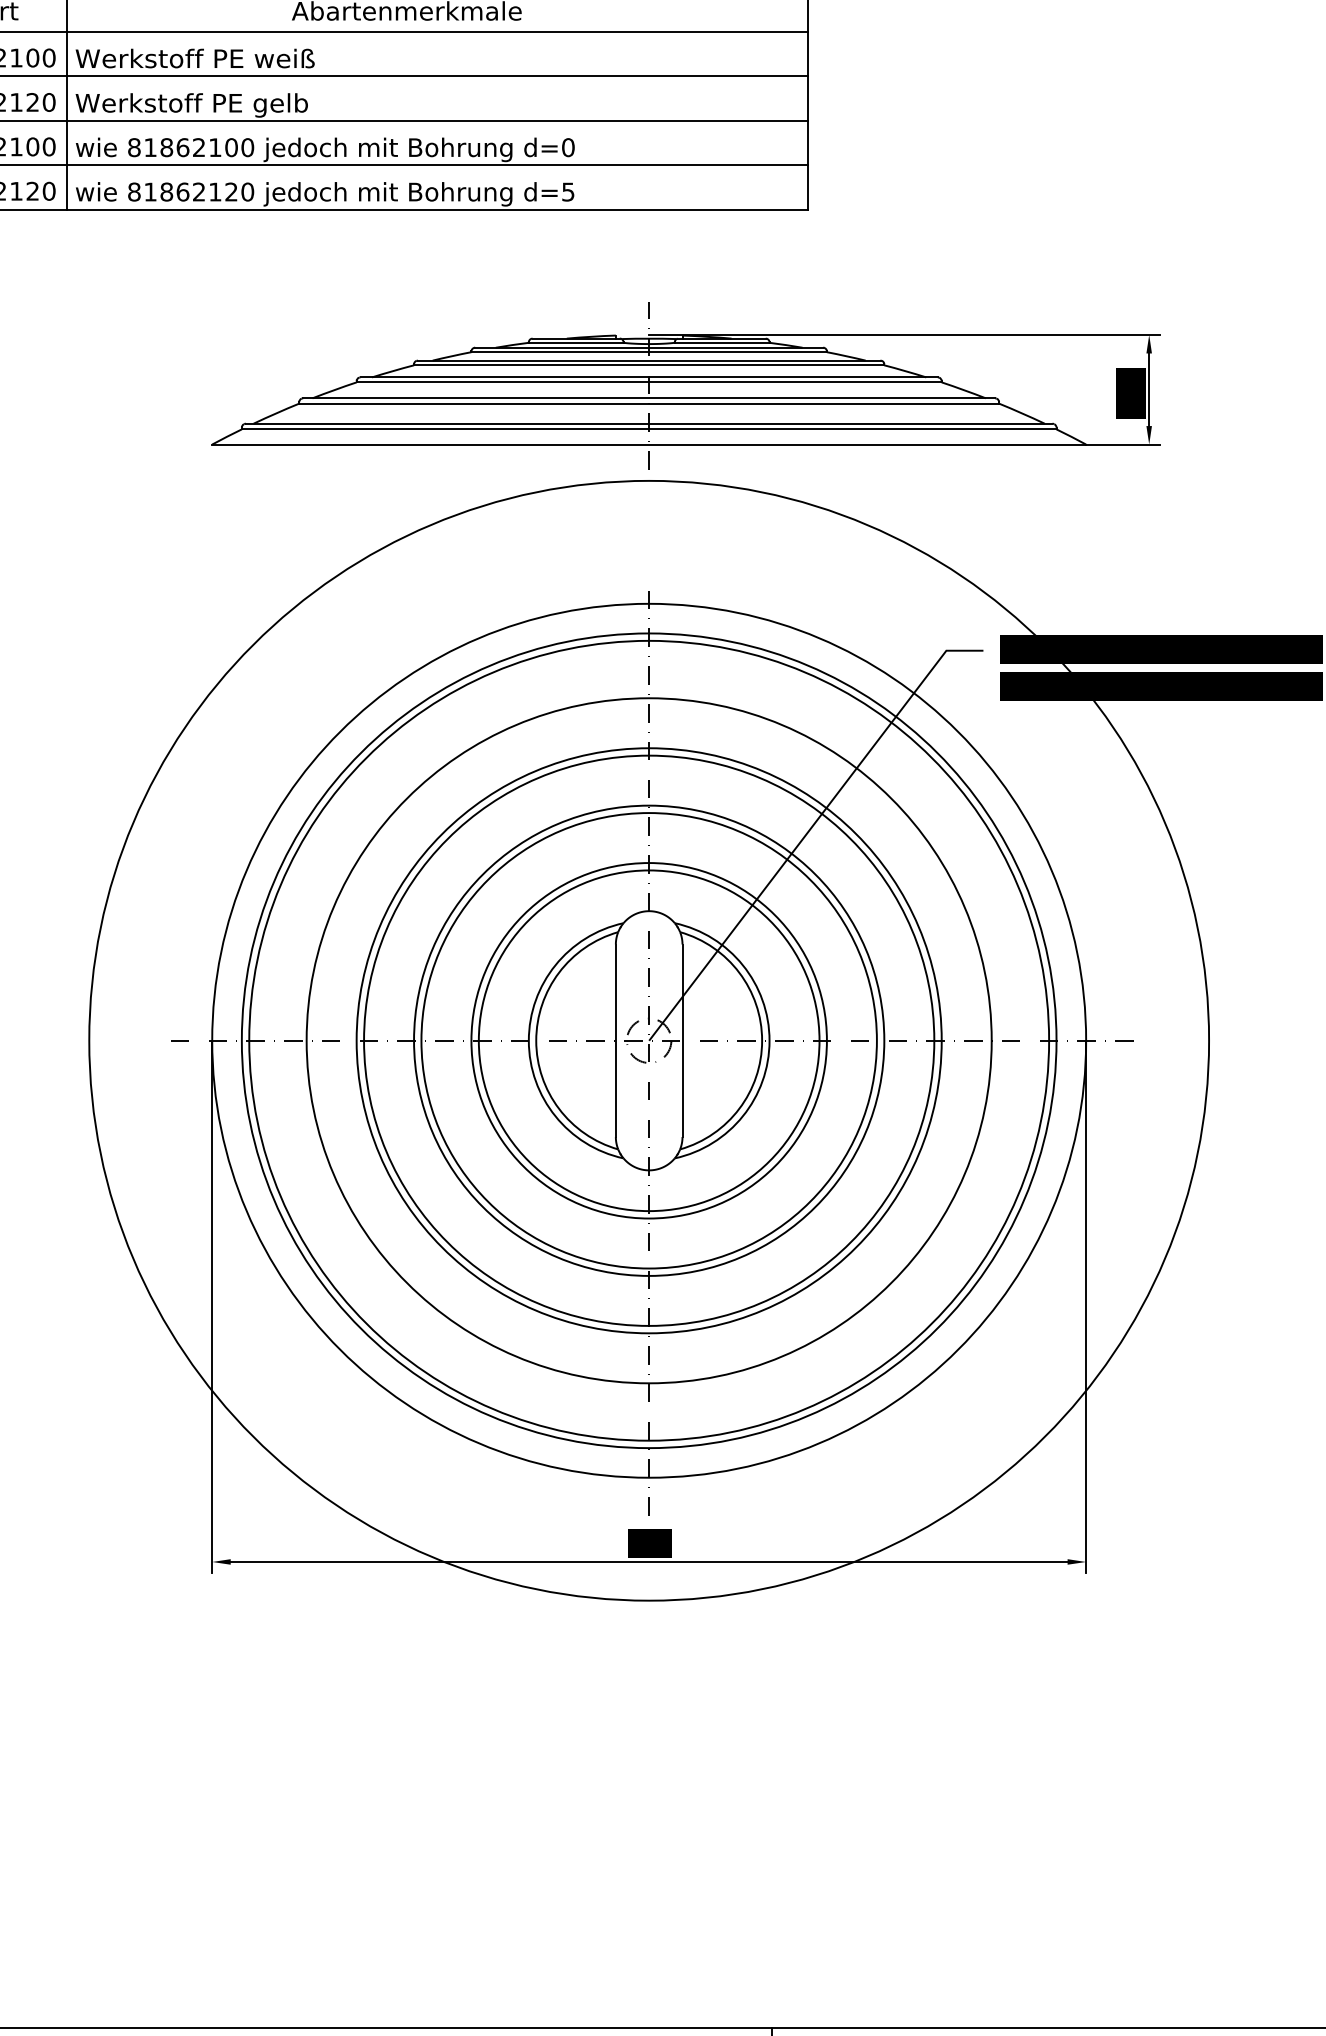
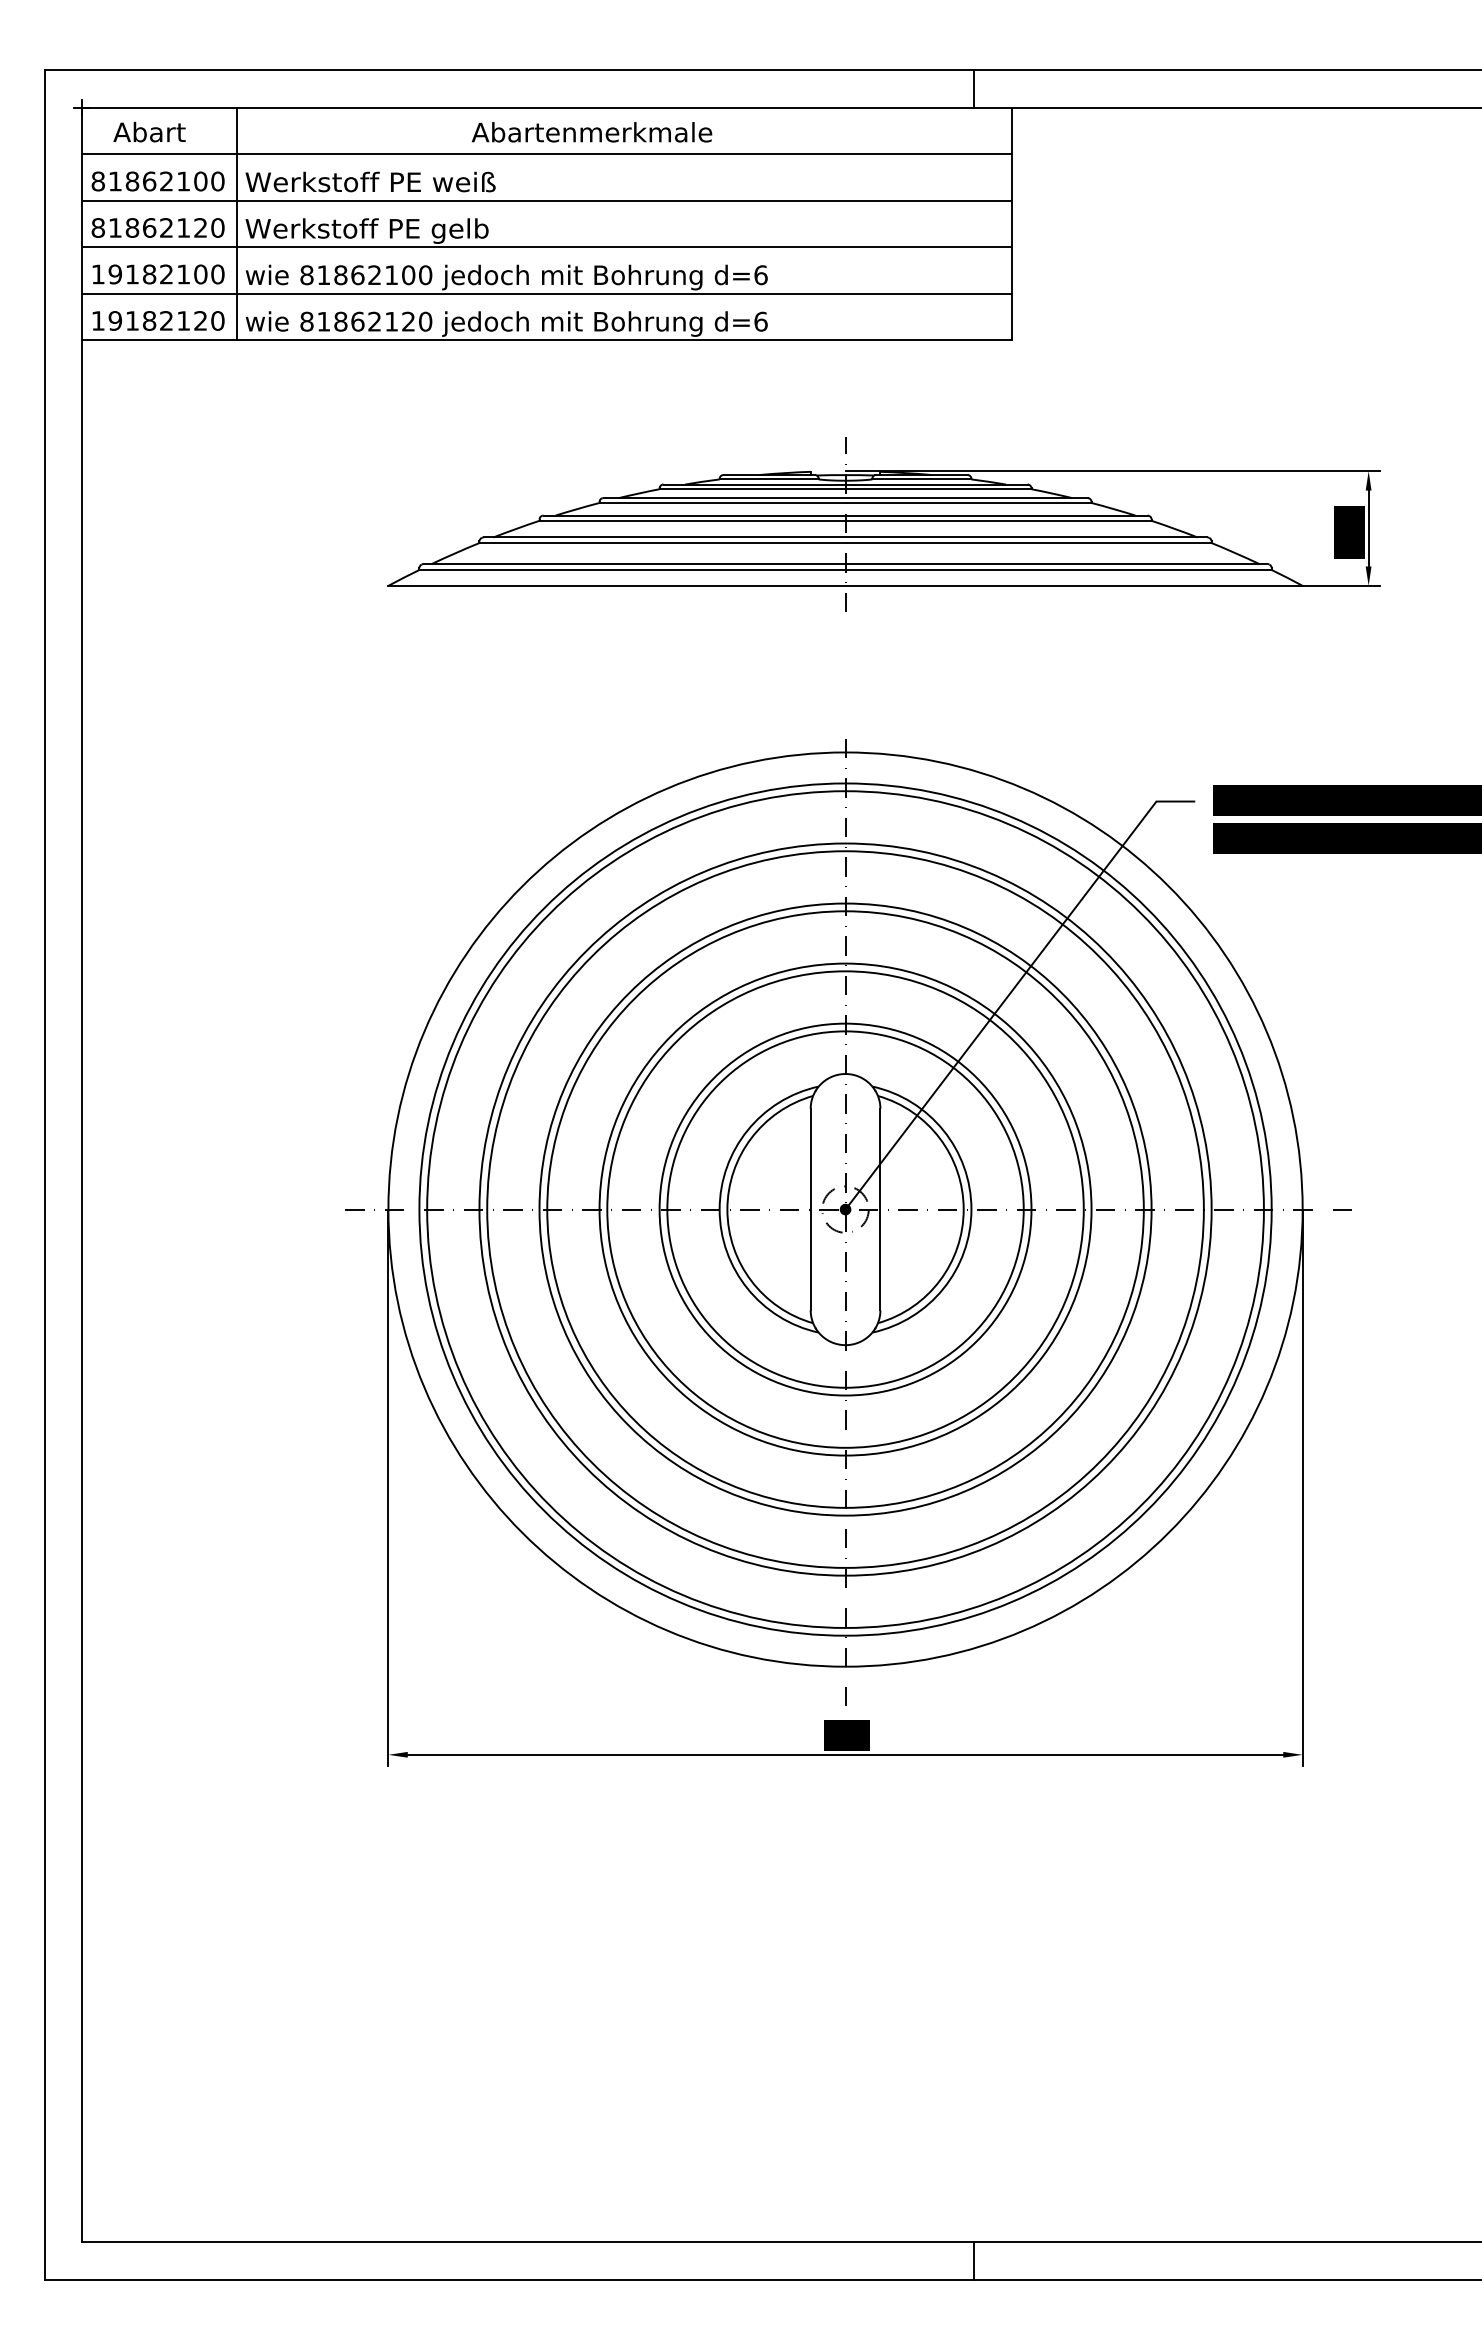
text: (567, 146) -> (760, 274), d=0 -> d=6
text: (567, 191) -> (760, 321), d=5 -> d=6
circle: (649, 1040) -> (845, 1209), size x0.62
fill: (649, 1040) -> (845, 1209), added

